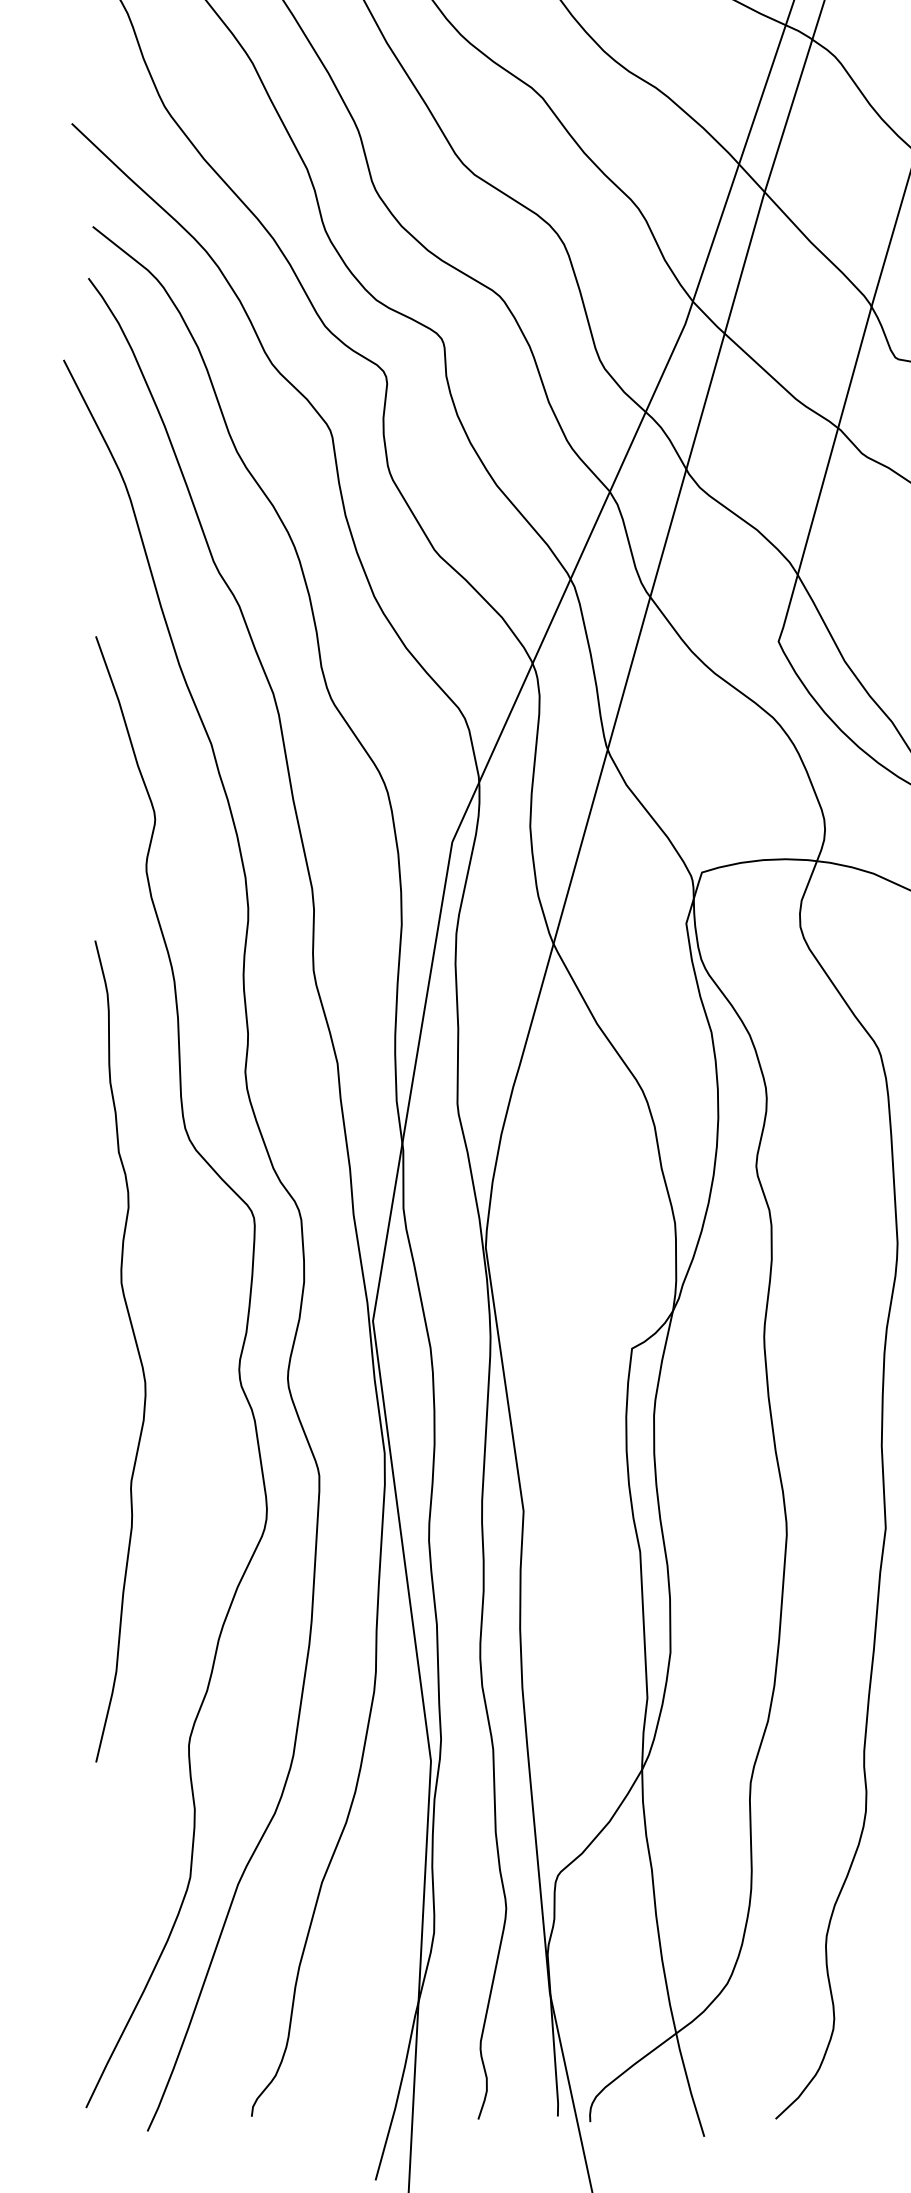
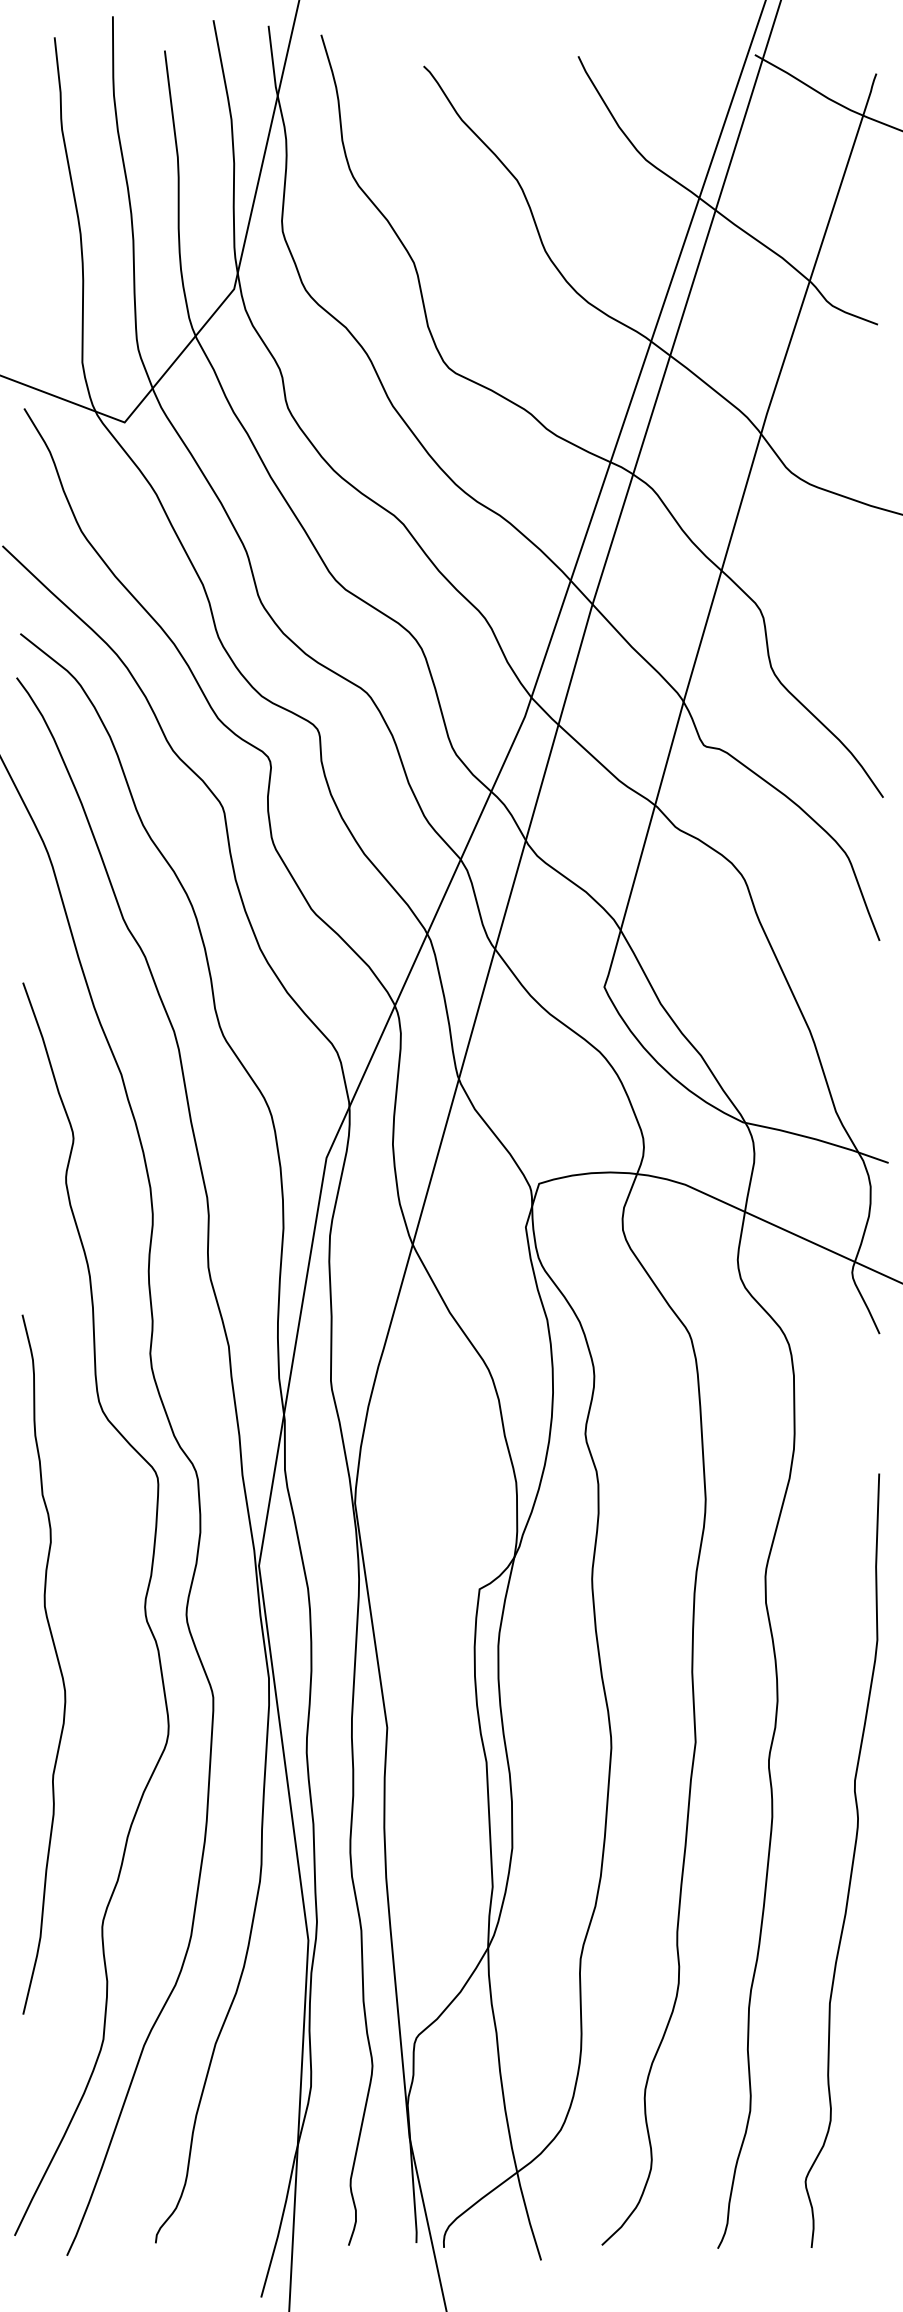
curve: (136, 1348) -> (57, 1662), moved

